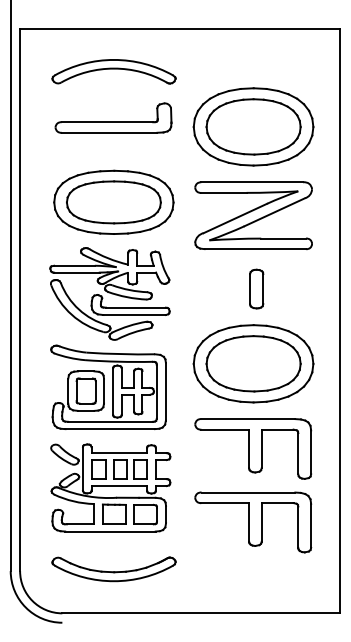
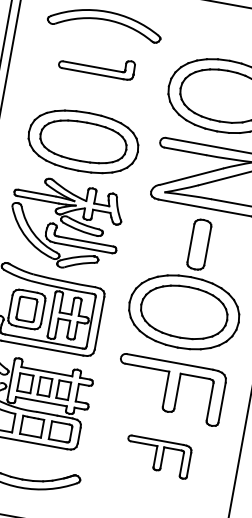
part: (113, 117) -> (97, 64), size x0.7
part: (256, 288) -> (199, 244), size x1.4
part: (253, 522) -> (157, 457), size x0.6

